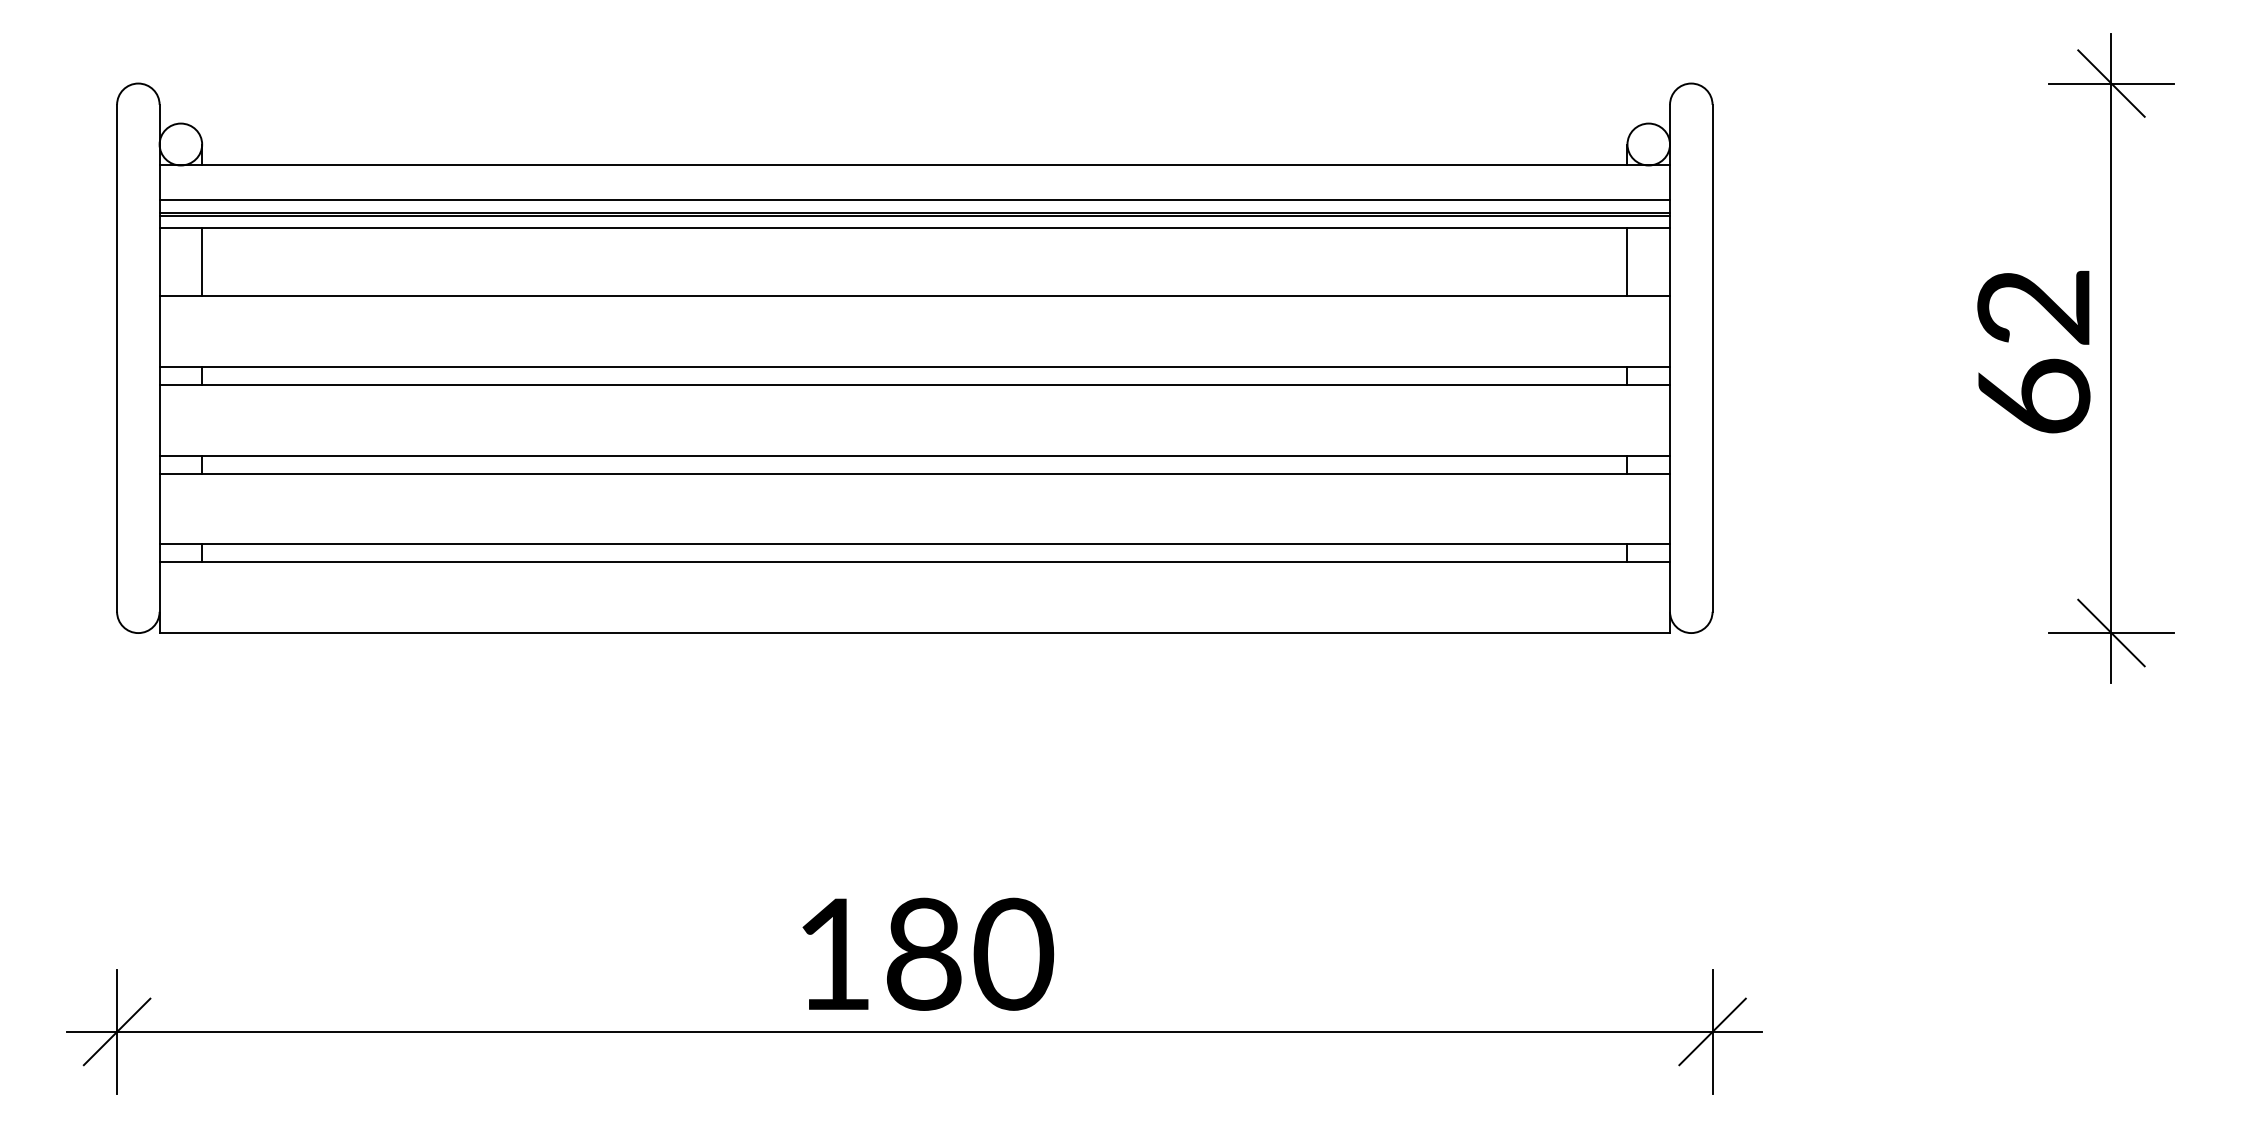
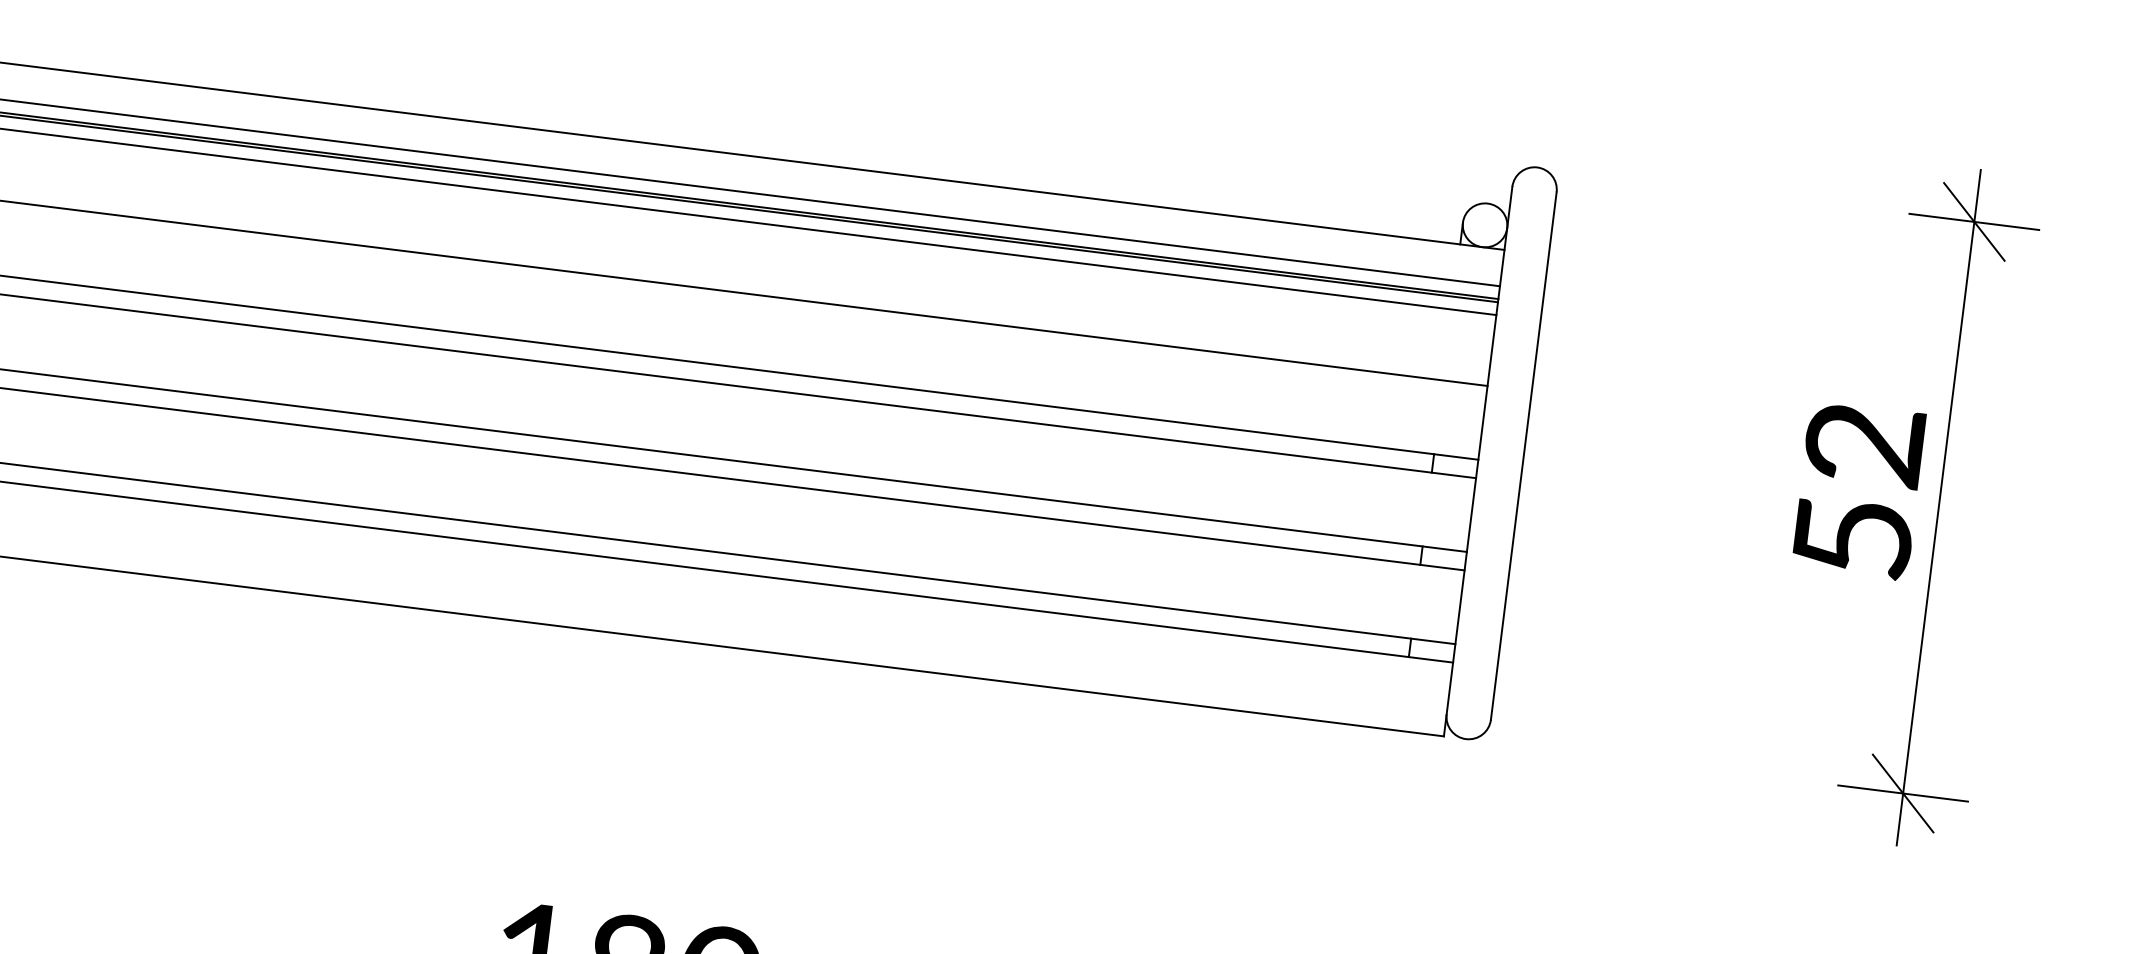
line: (1627, 262) -> (1447, 345), removed
text: (2034, 395) -> (1853, 536), 62 -> 52

